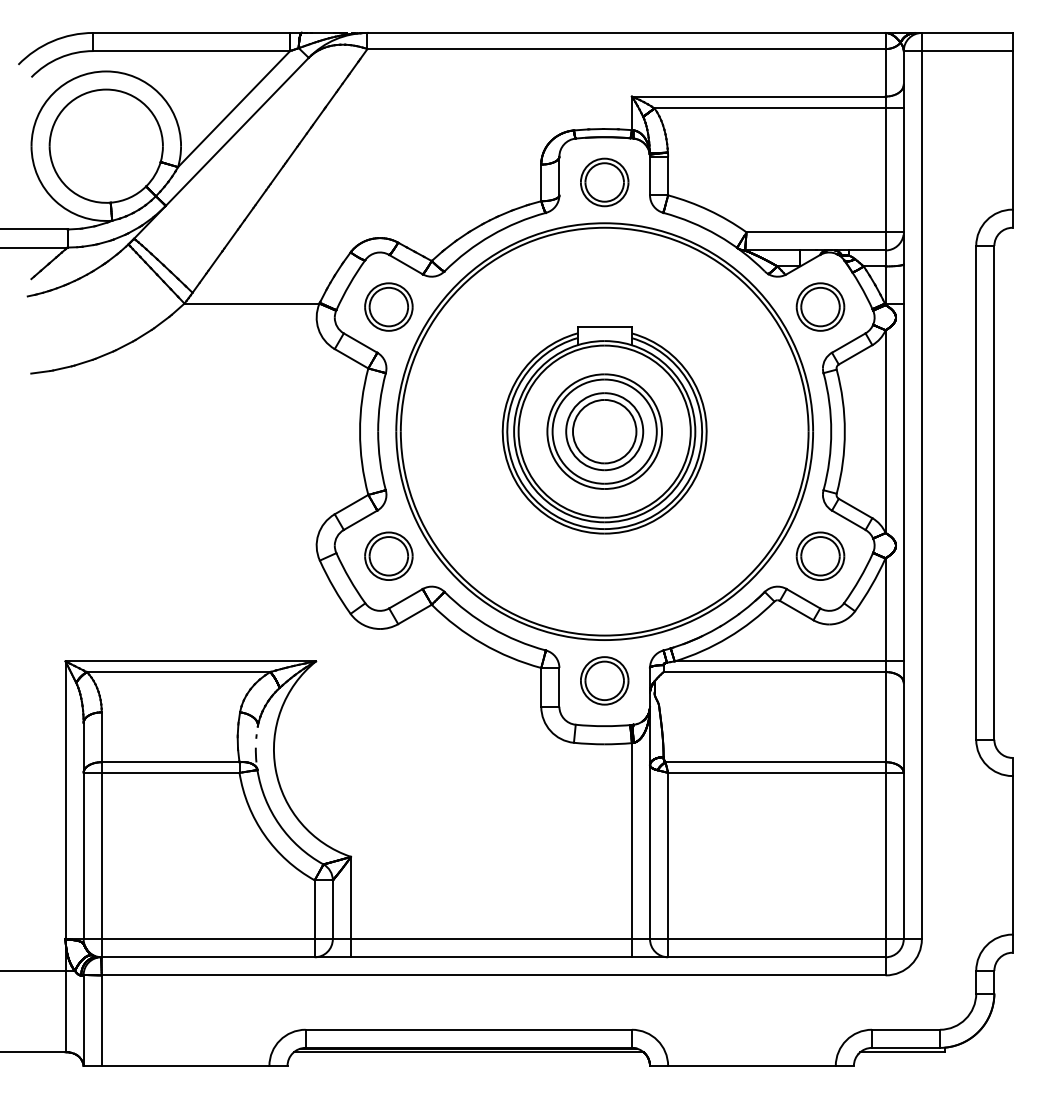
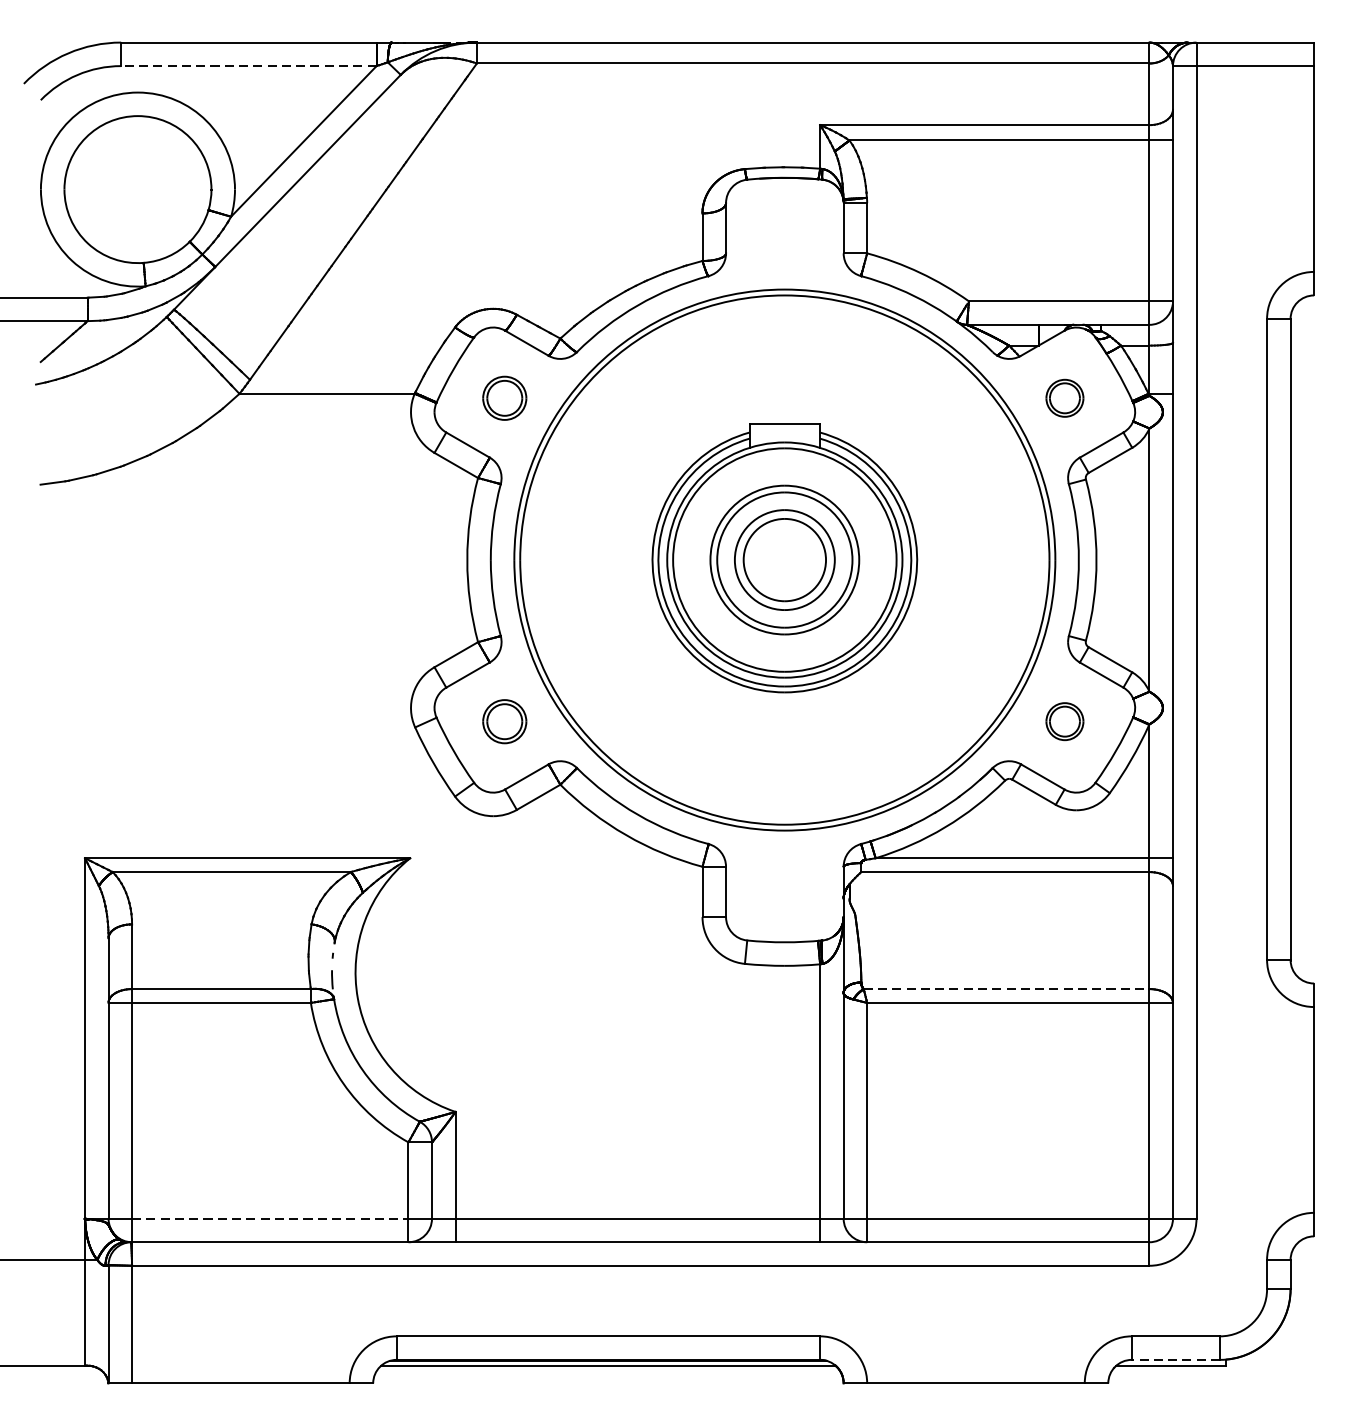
line: (191, 51) -> (248, 66), solid -> dashed
part: (604, 182) -> (784, 236), removed
part: (388, 306) -> (504, 397), size x0.7
part: (820, 306) -> (1064, 397), size x0.6
part: (388, 555) -> (504, 720), size x0.7
part: (820, 555) -> (1064, 720), size x0.6
part: (604, 680) -> (784, 883), removed
line: (776, 762) -> (1007, 989), solid -> dashed
line: (208, 939) -> (270, 1219), solid -> dashed
line: (906, 1047) -> (1176, 1359), solid -> dashed

